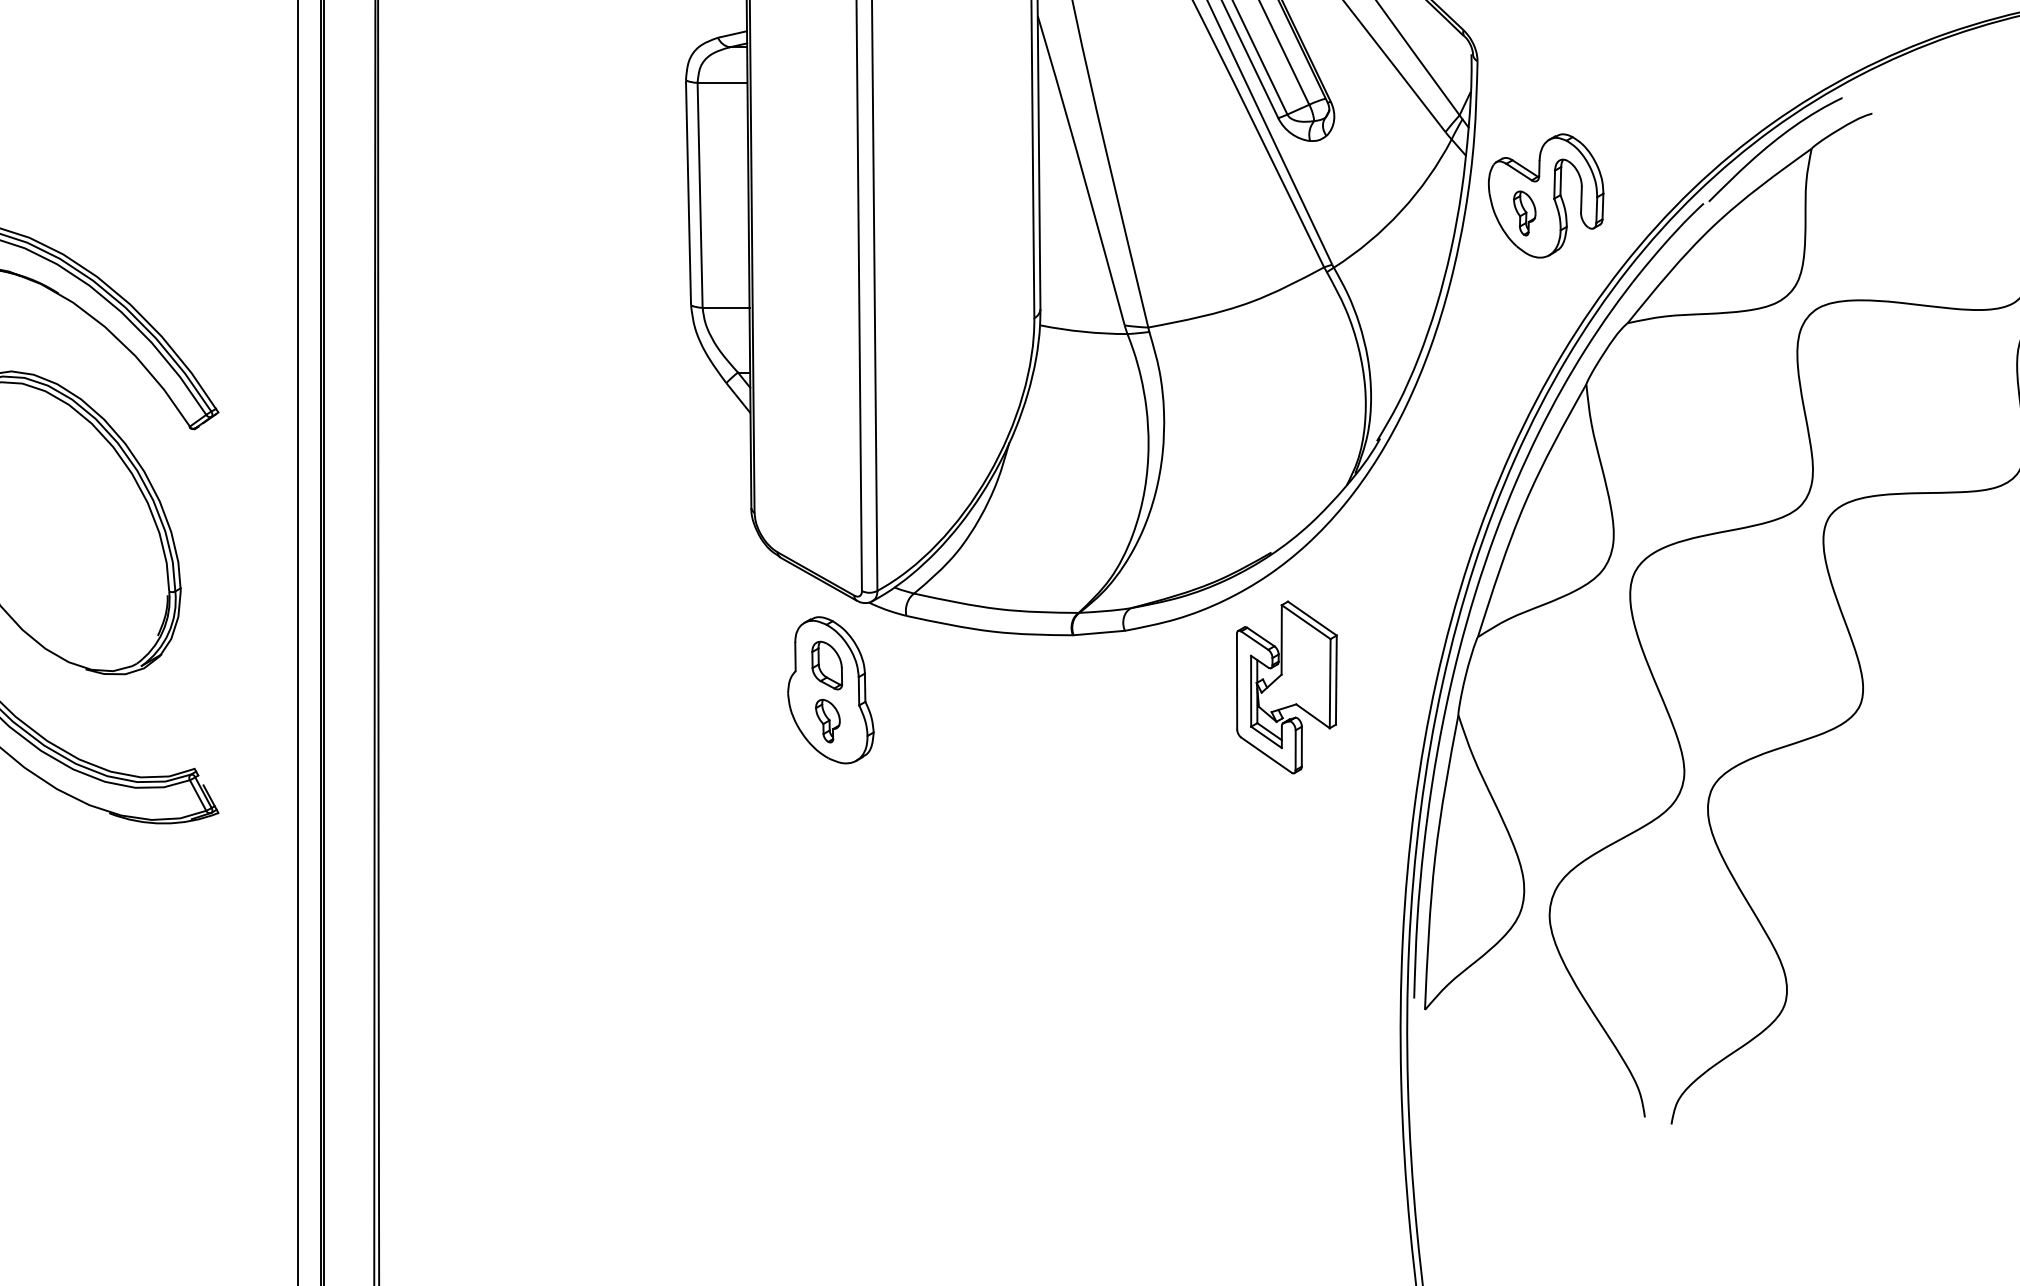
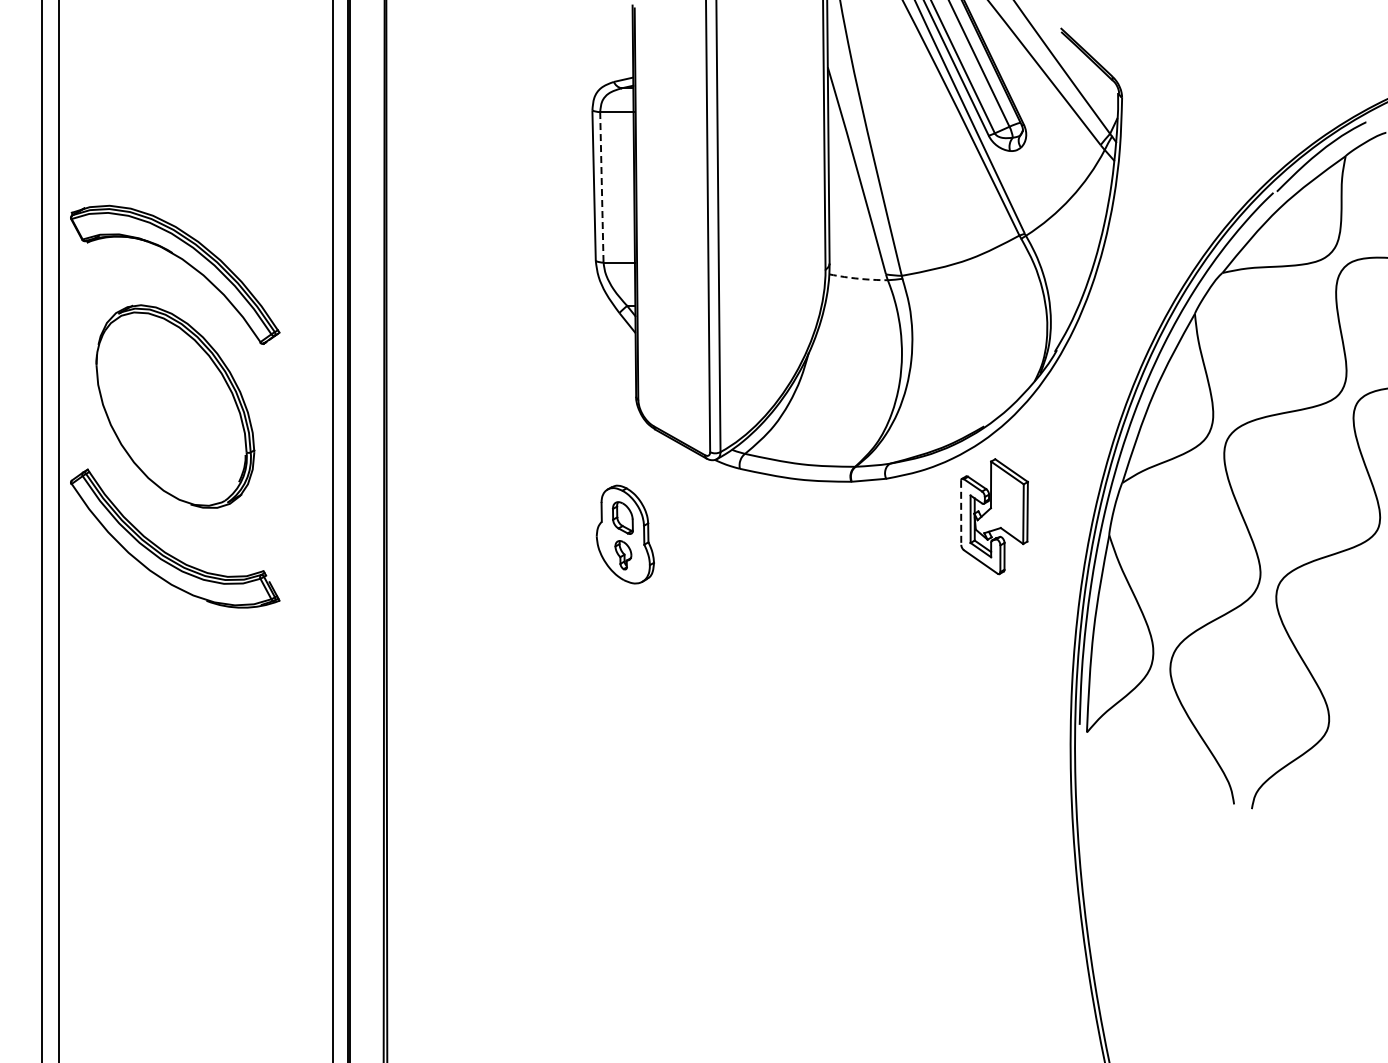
line: (699, 195) -> (601, 187), solid -> dashed
part: (1545, 195) -> (1167, 187), removed
arc: (1083, 331) -> (858, 278), solid -> dashed
line: (1237, 681) -> (961, 512), solid -> dashed
part: (829, 690) -> (624, 534), moved

